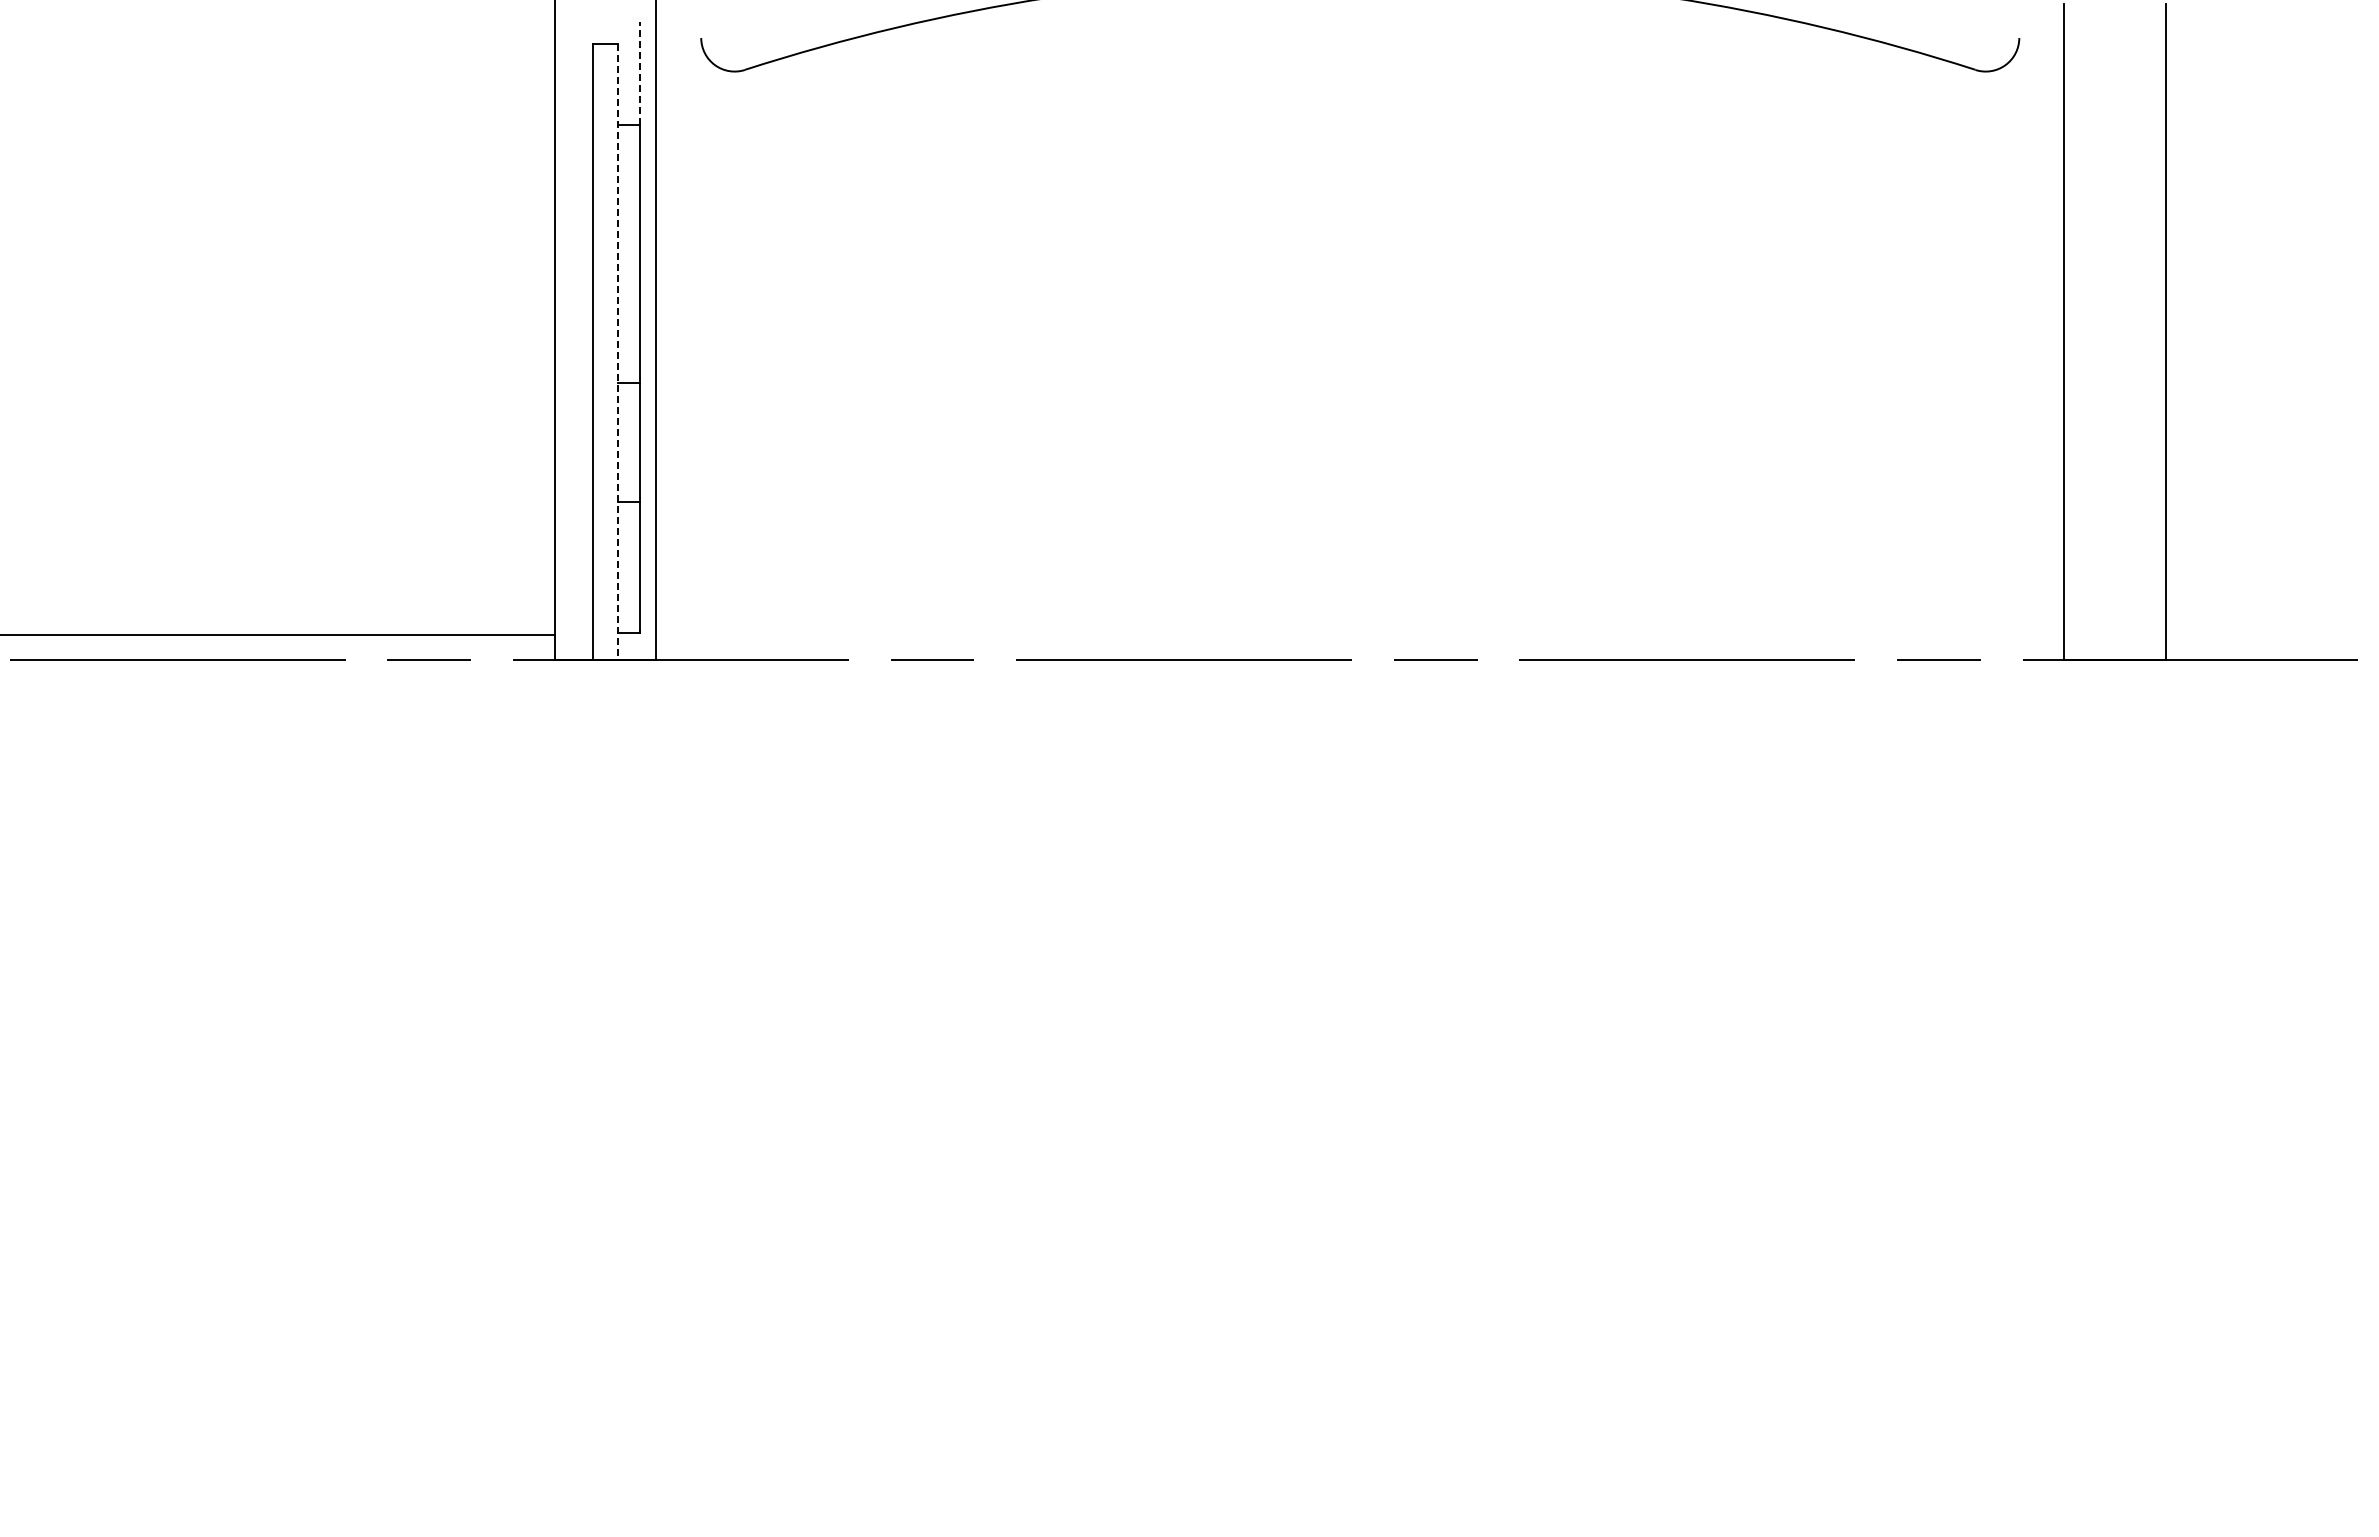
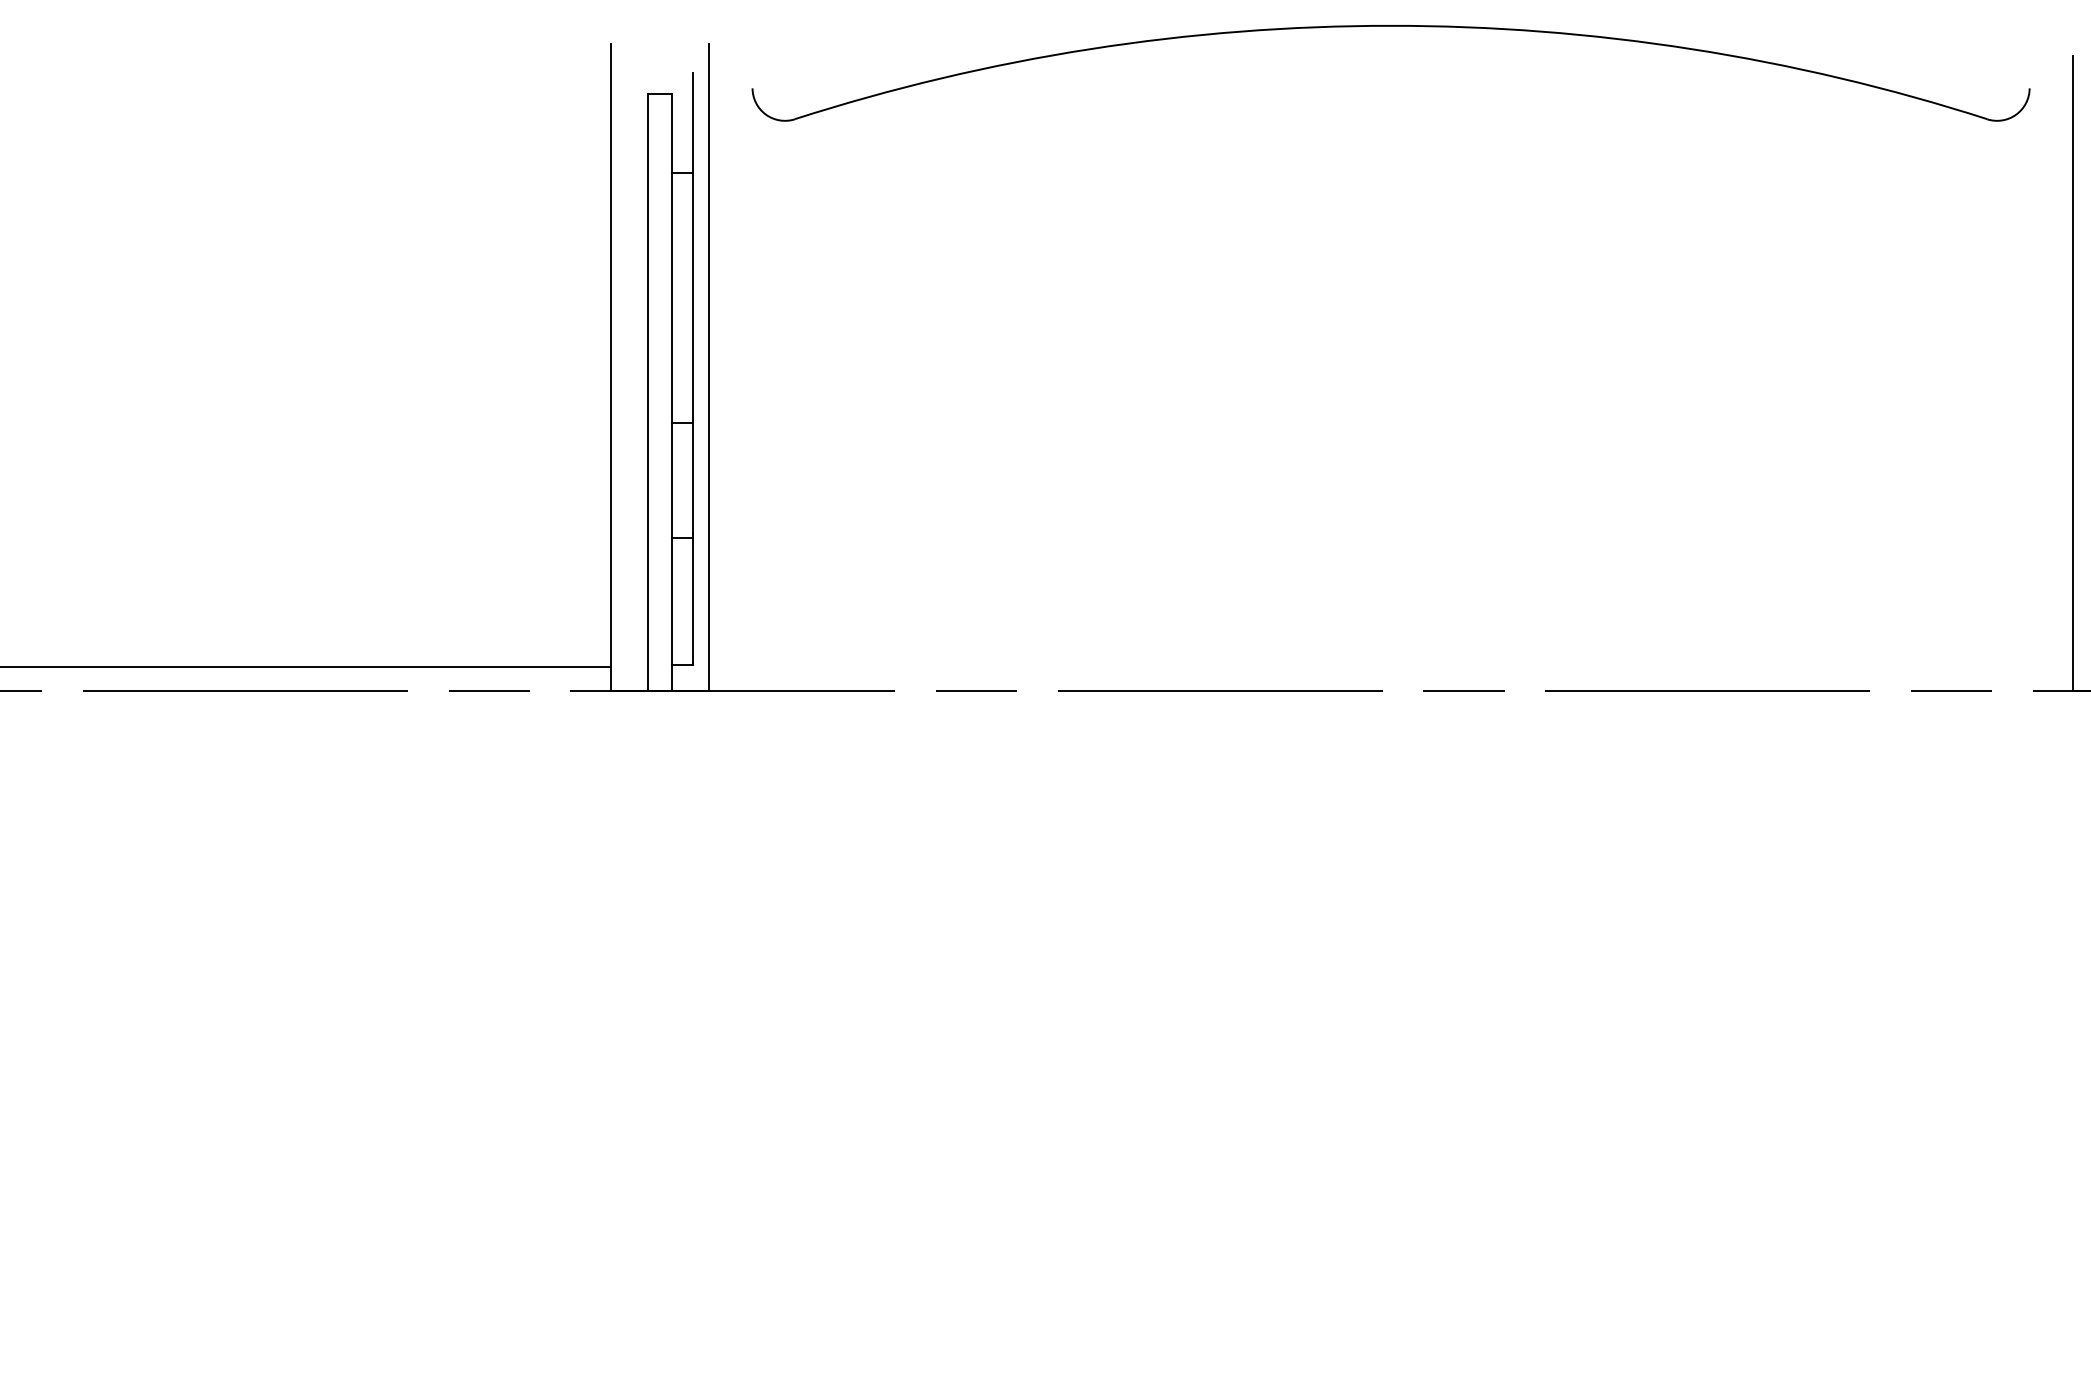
line: (640, 73) -> (693, 122), dashed -> solid
line: (618, 351) -> (672, 392), dashed -> solid

